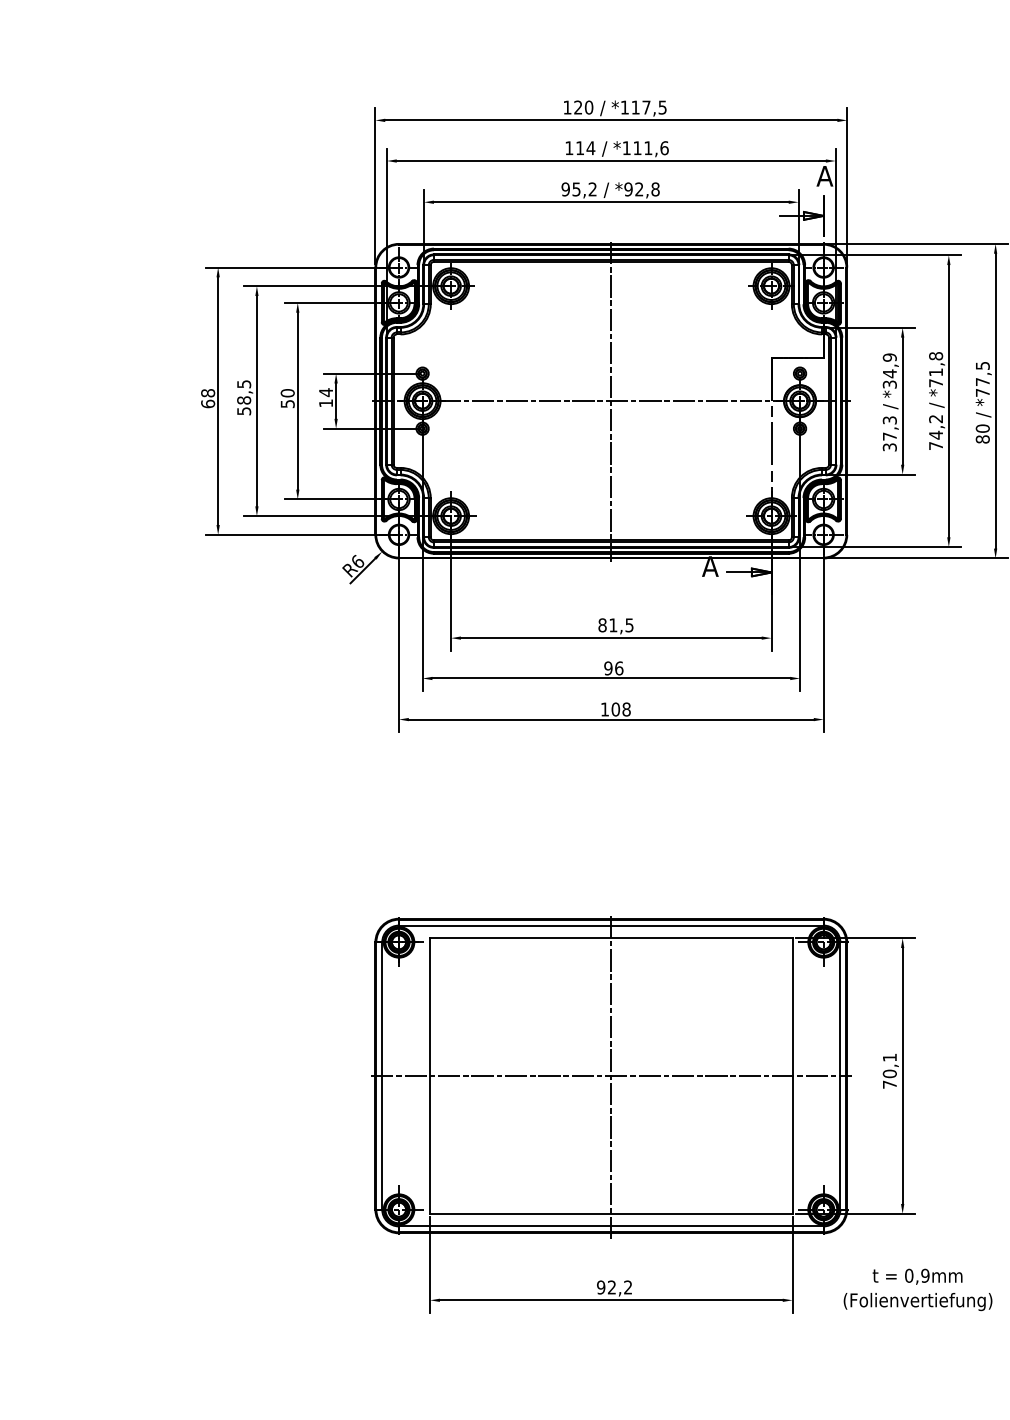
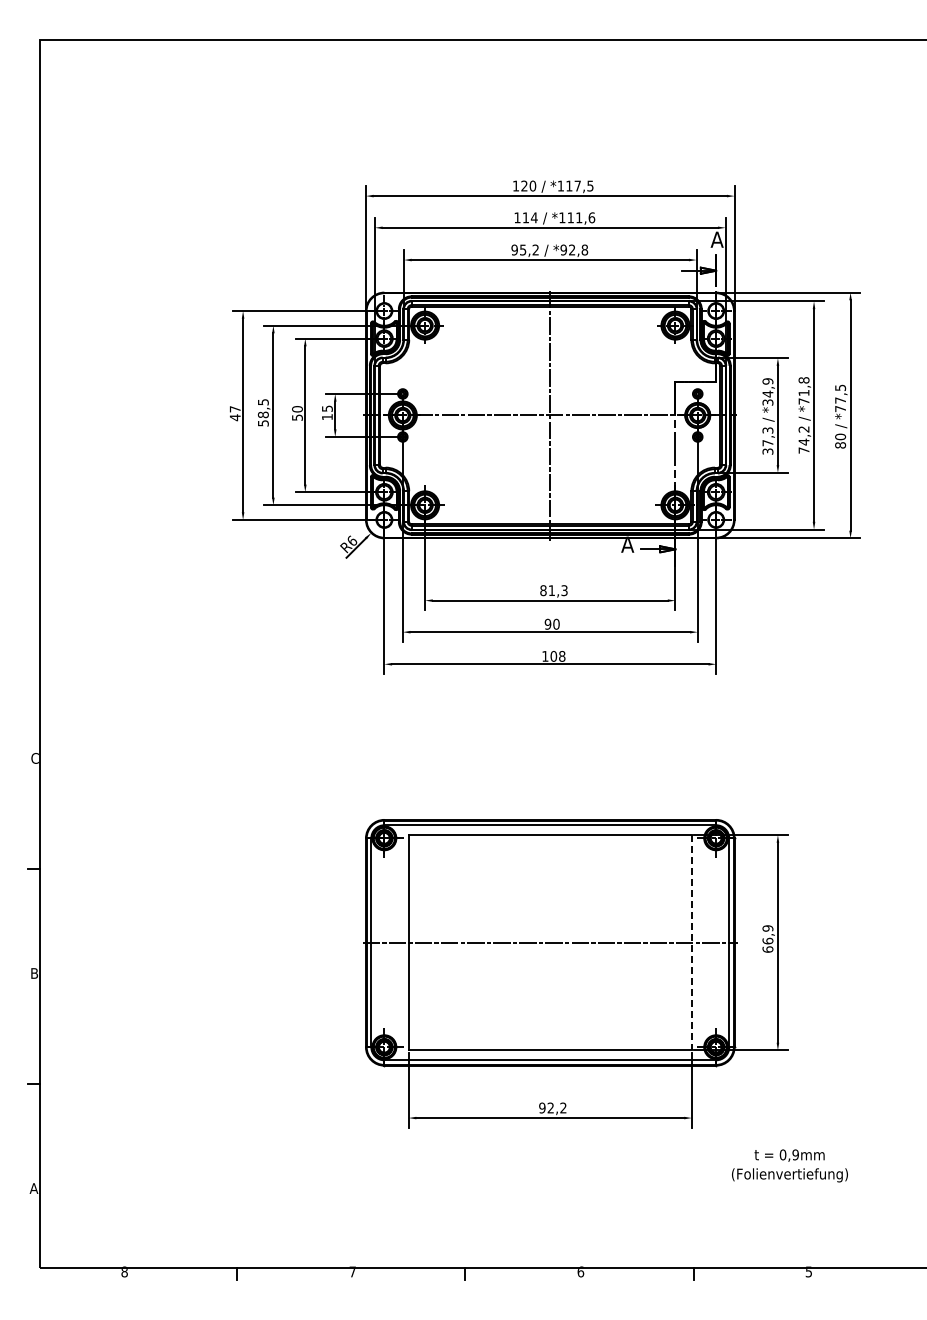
text: (326, 392) -> (327, 408), 14 -> 15
text: (207, 398) -> (234, 413), 68 -> 47
text: (629, 625) -> (564, 590), 81,5 -> 81,3
text: (619, 667) -> (556, 623), 96 -> 90
text: (889, 1070) -> (767, 938), 70,1 -> 66,9
line: (792, 1075) -> (691, 942), solid -> dashed
line: (611, 1076) -> (550, 943), removed
text: (917, 1289) -> (789, 1165), moved

